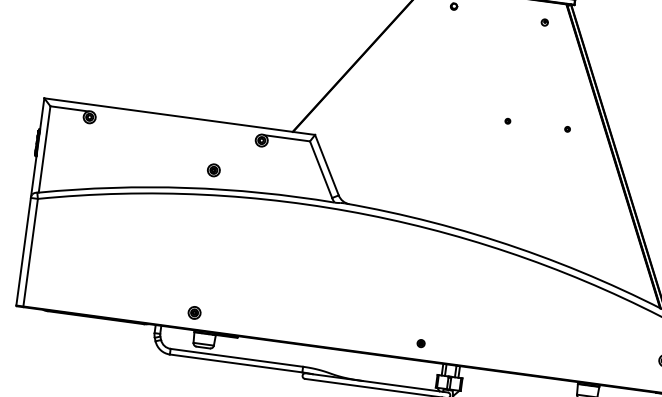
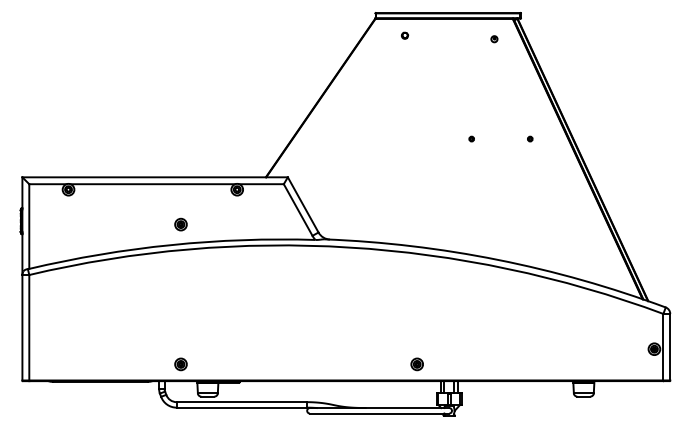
line: (176, 123) -> (152, 184), added
part: (213, 170) -> (180, 224), moved
part: (194, 312) -> (180, 364), moved
part: (420, 343) -> (416, 364), size x1.67

